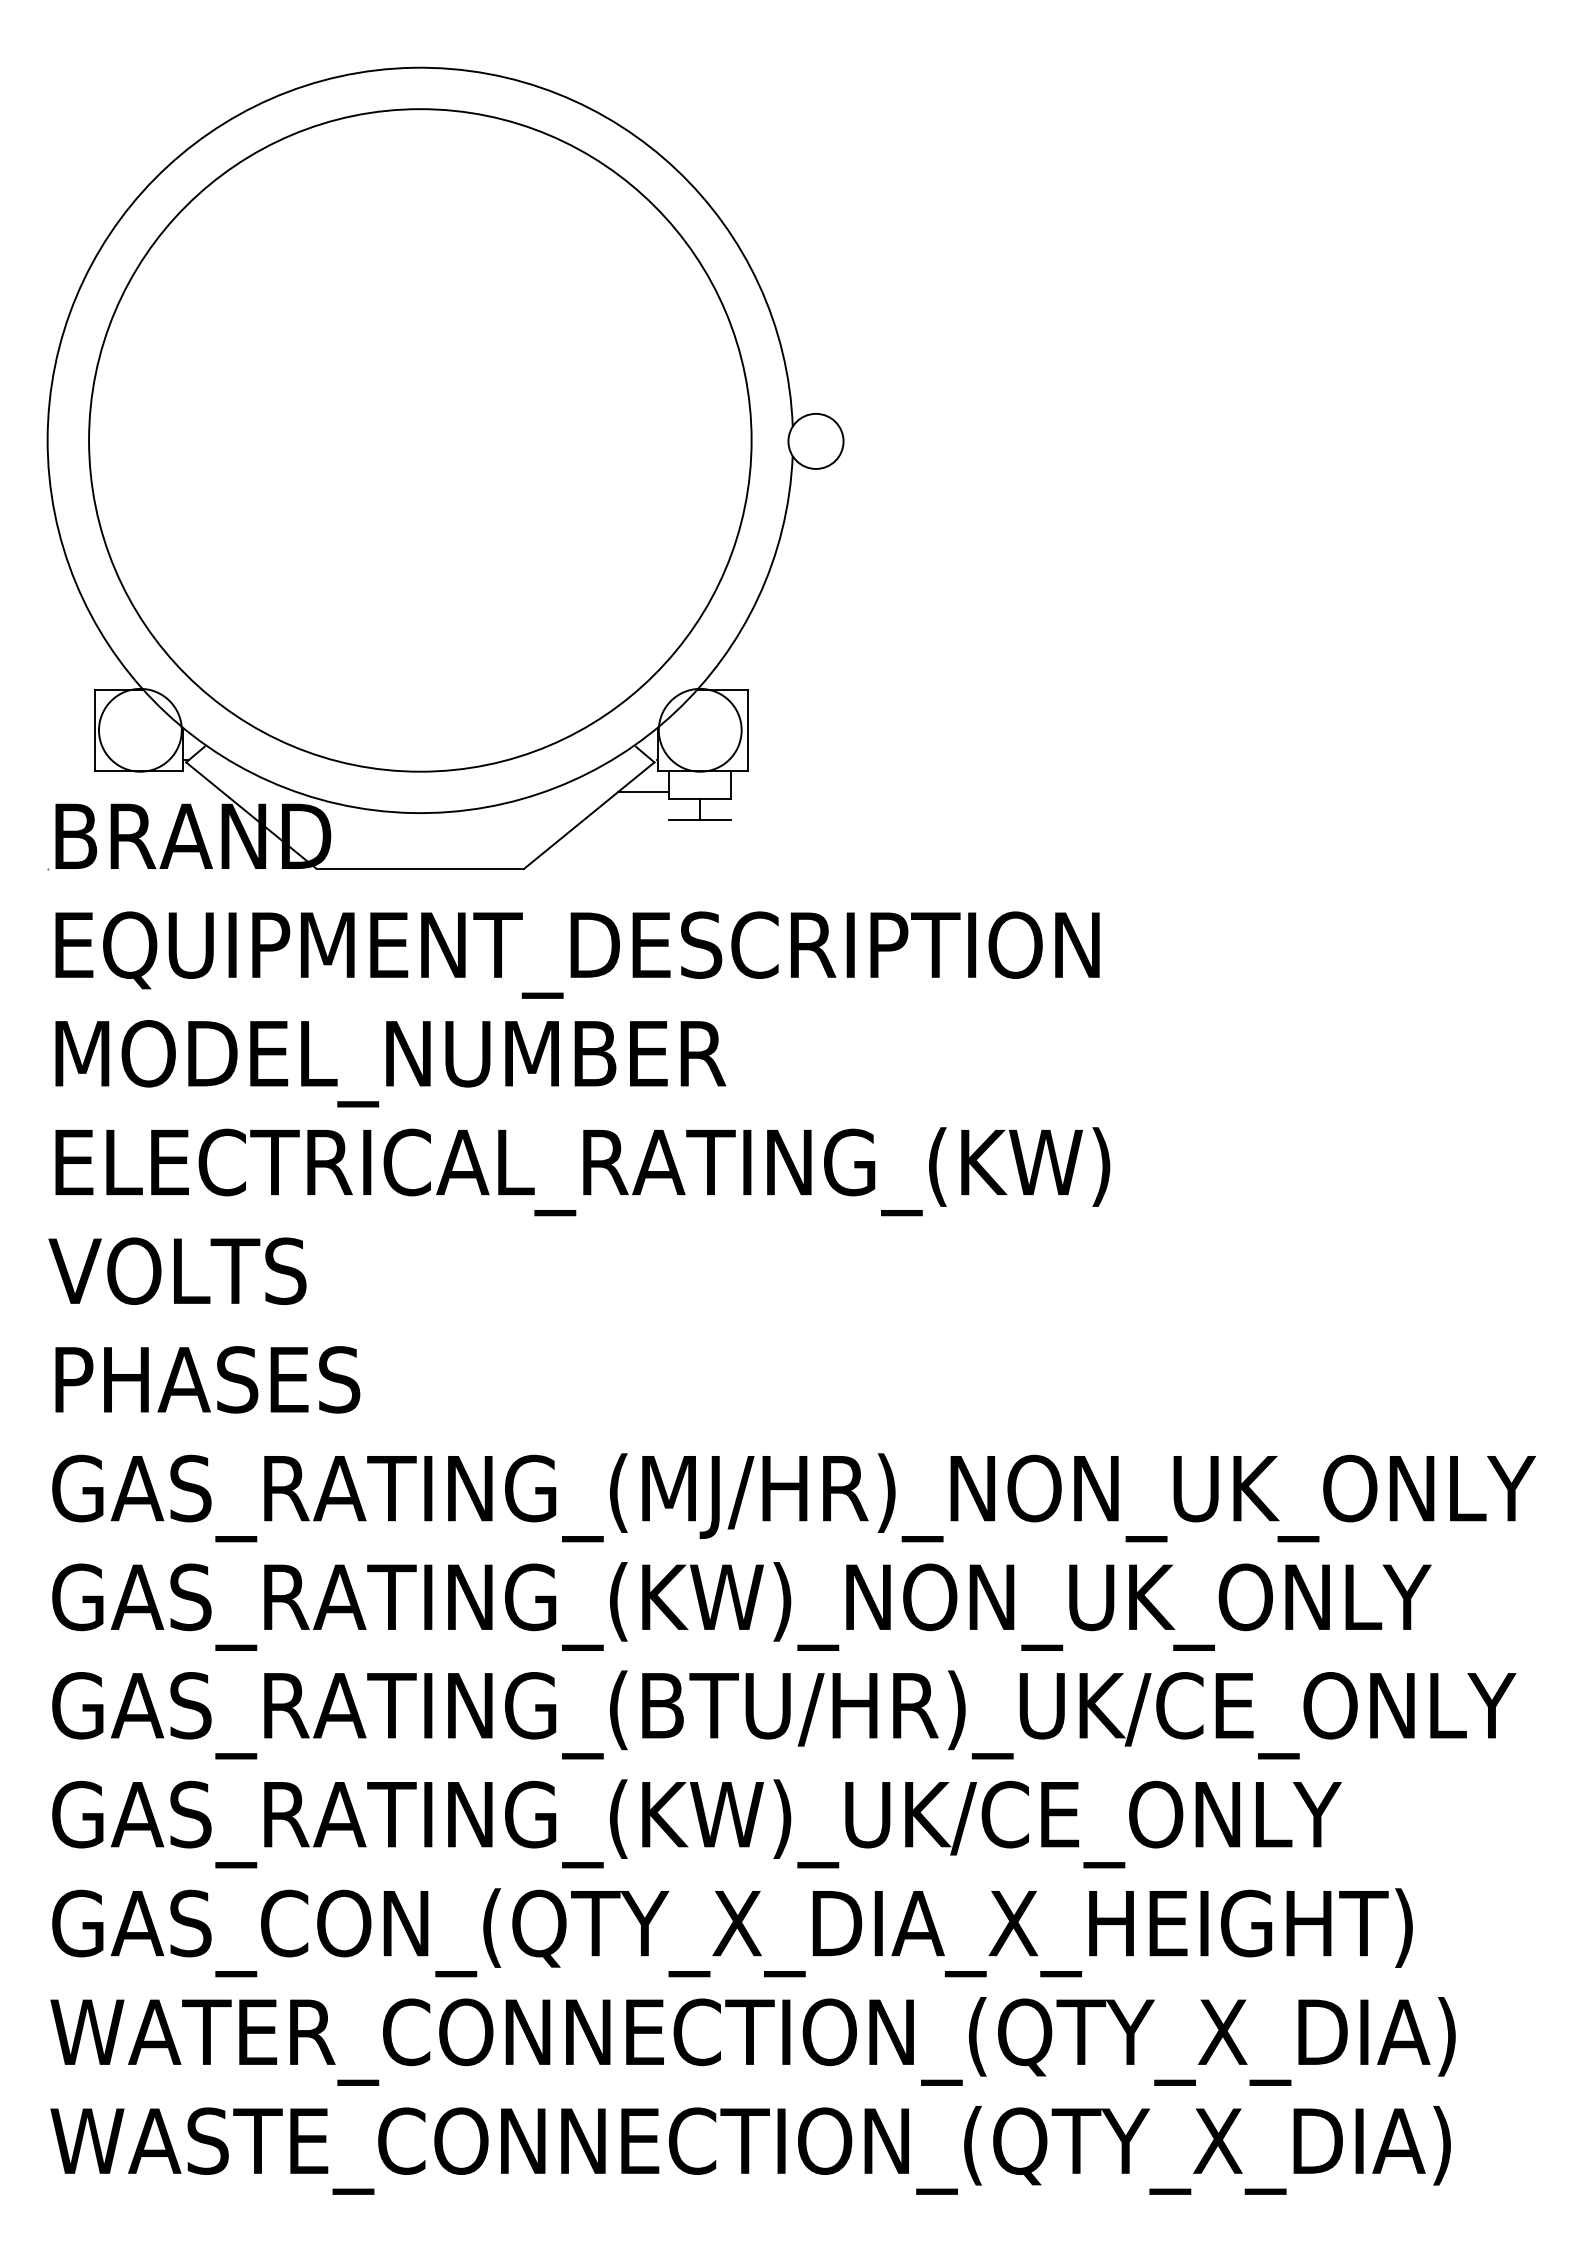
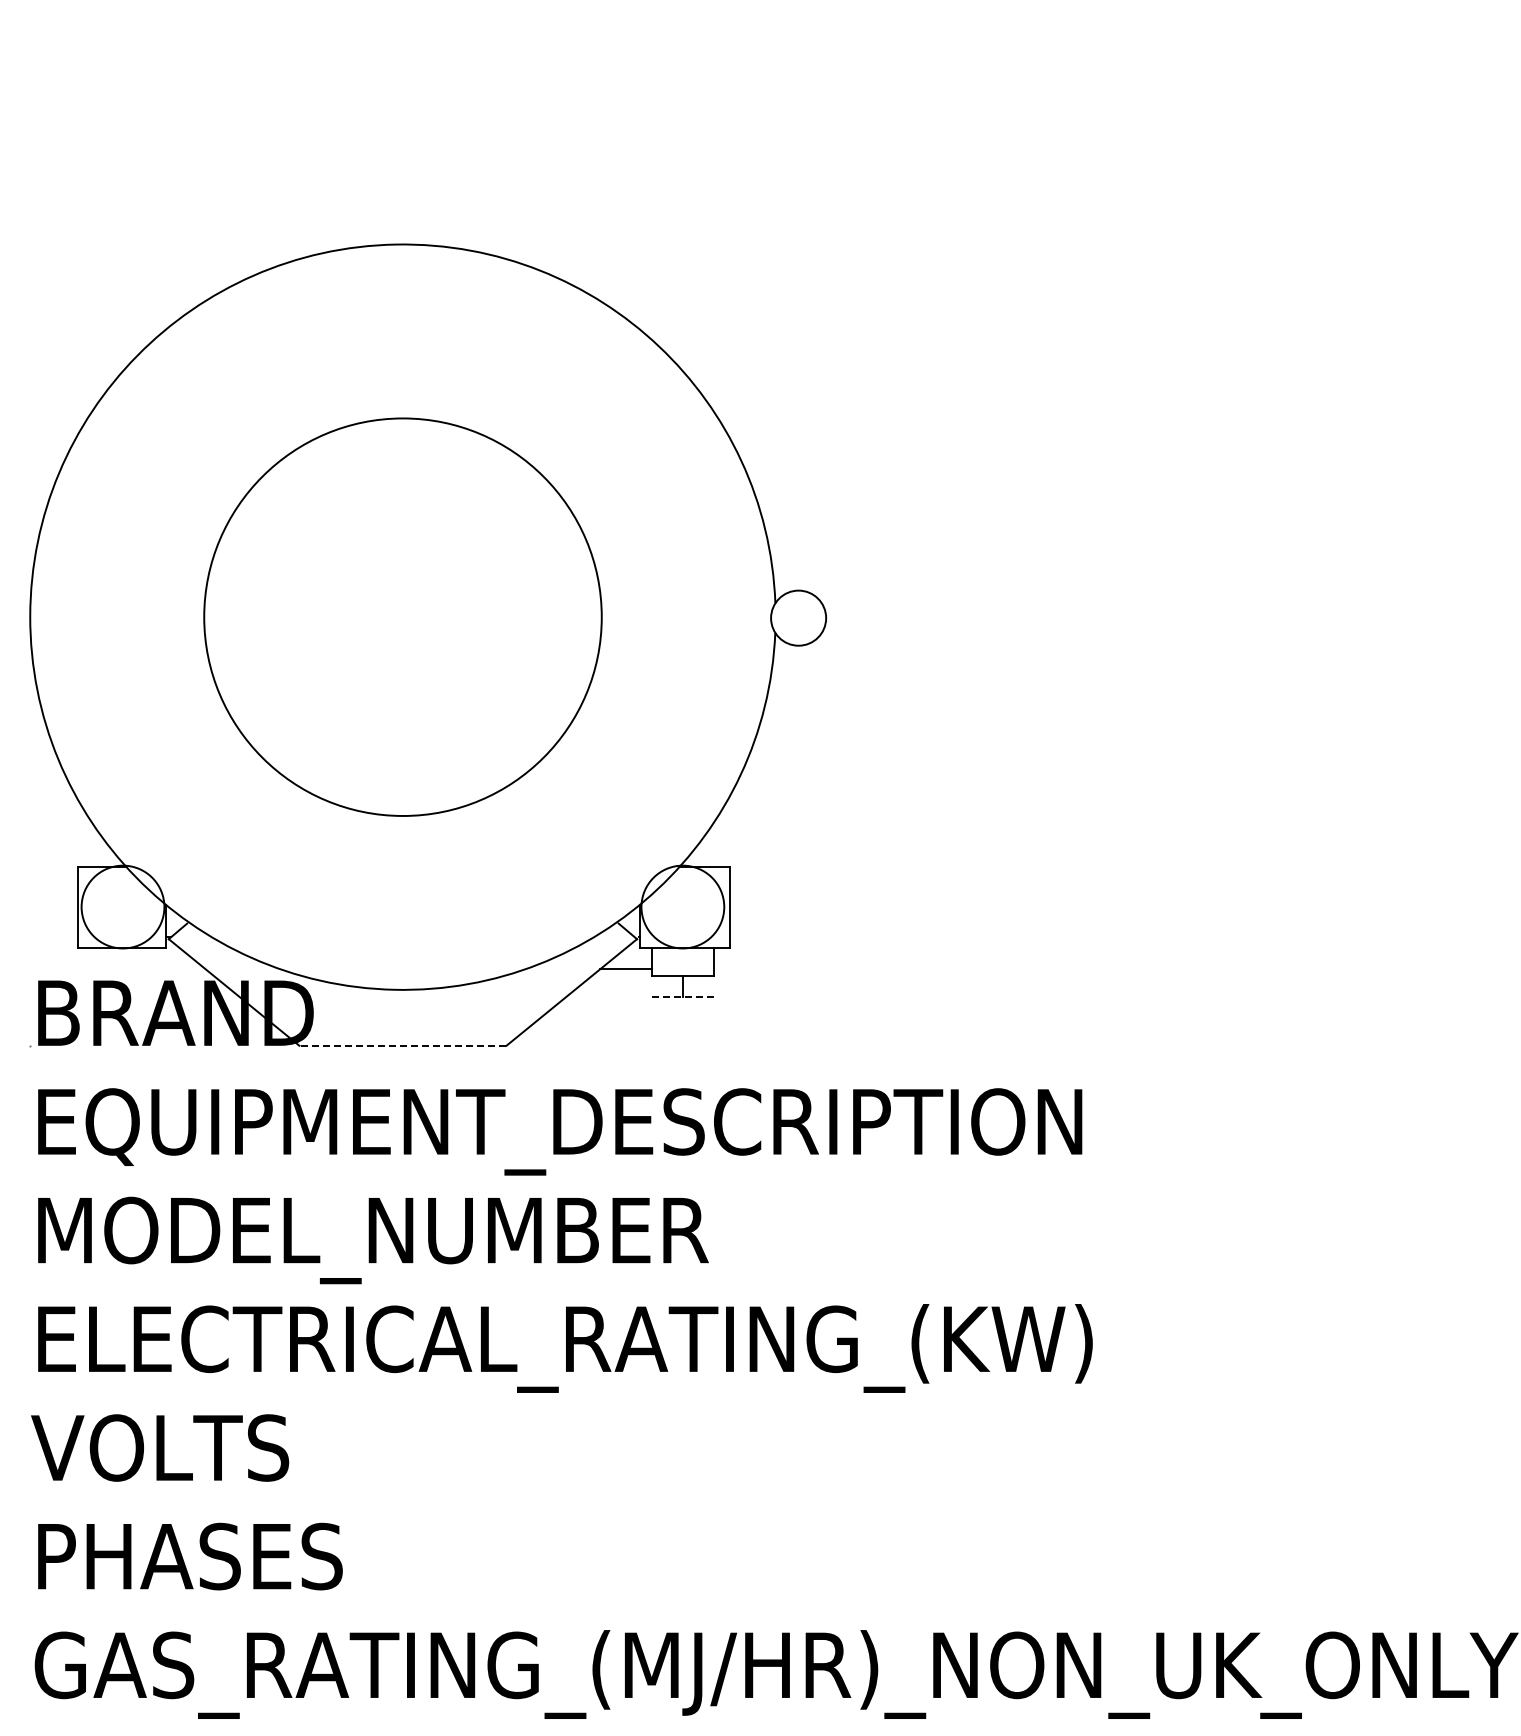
circle: (420, 440) -> (403, 617), size x0.6
line: (700, 820) -> (683, 997), solid -> dashed
line: (420, 869) -> (403, 1046), solid -> dashed

